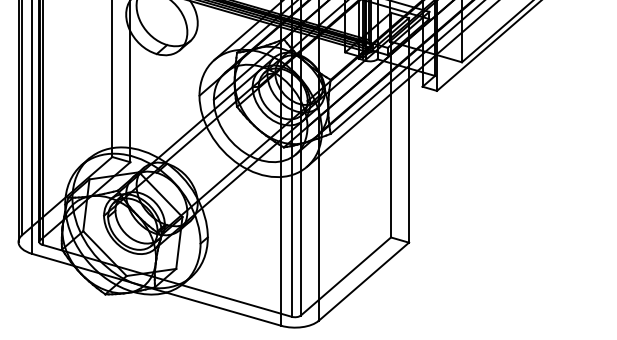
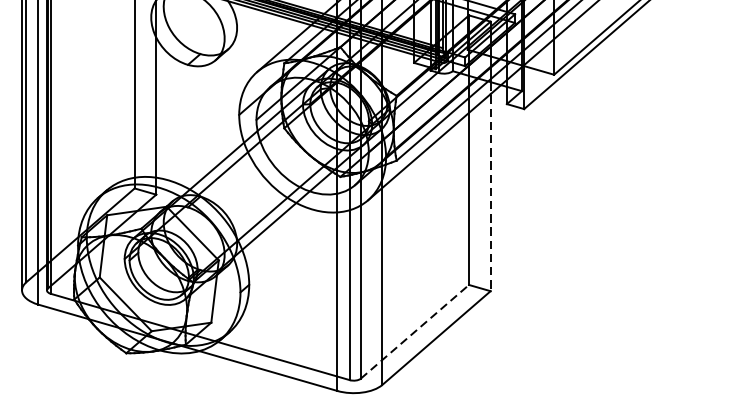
line: (409, 156) -> (491, 187), solid -> dashed
line: (345, 276) -> (414, 331), solid -> dashed

